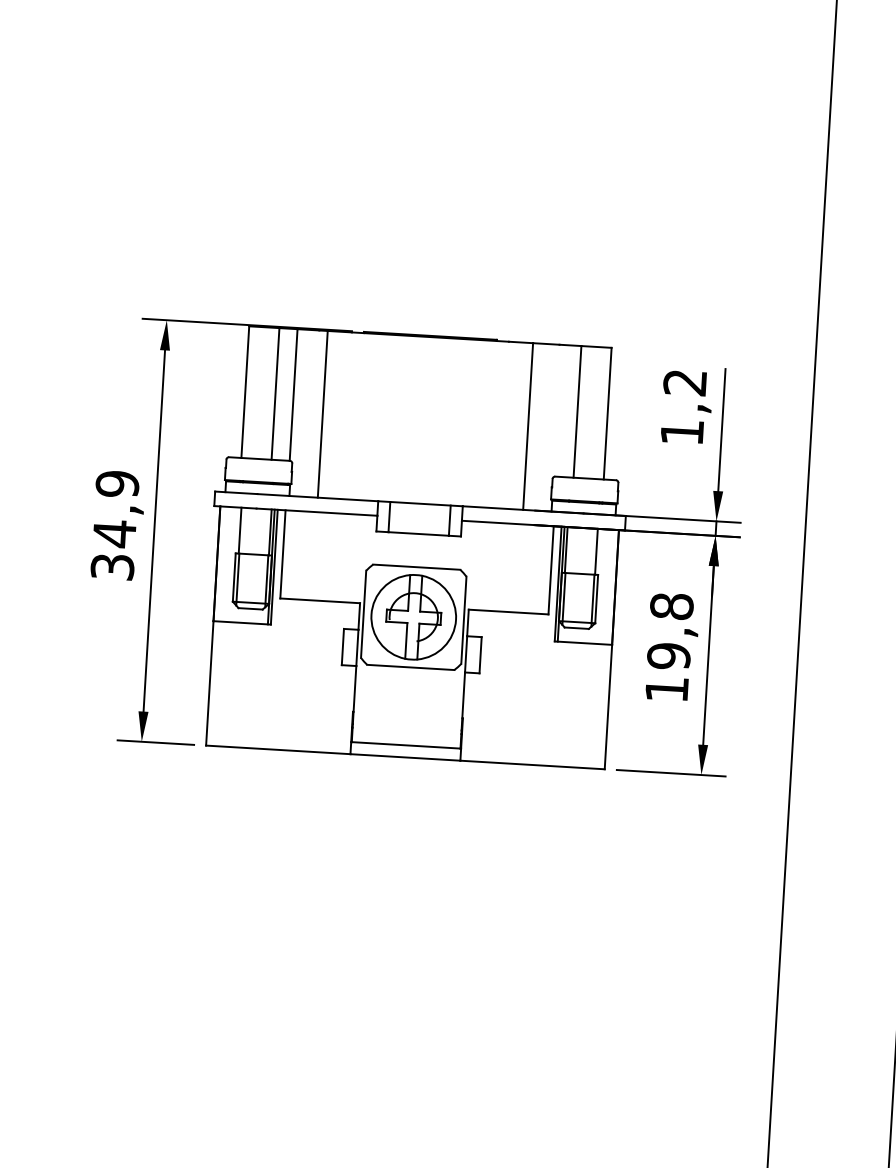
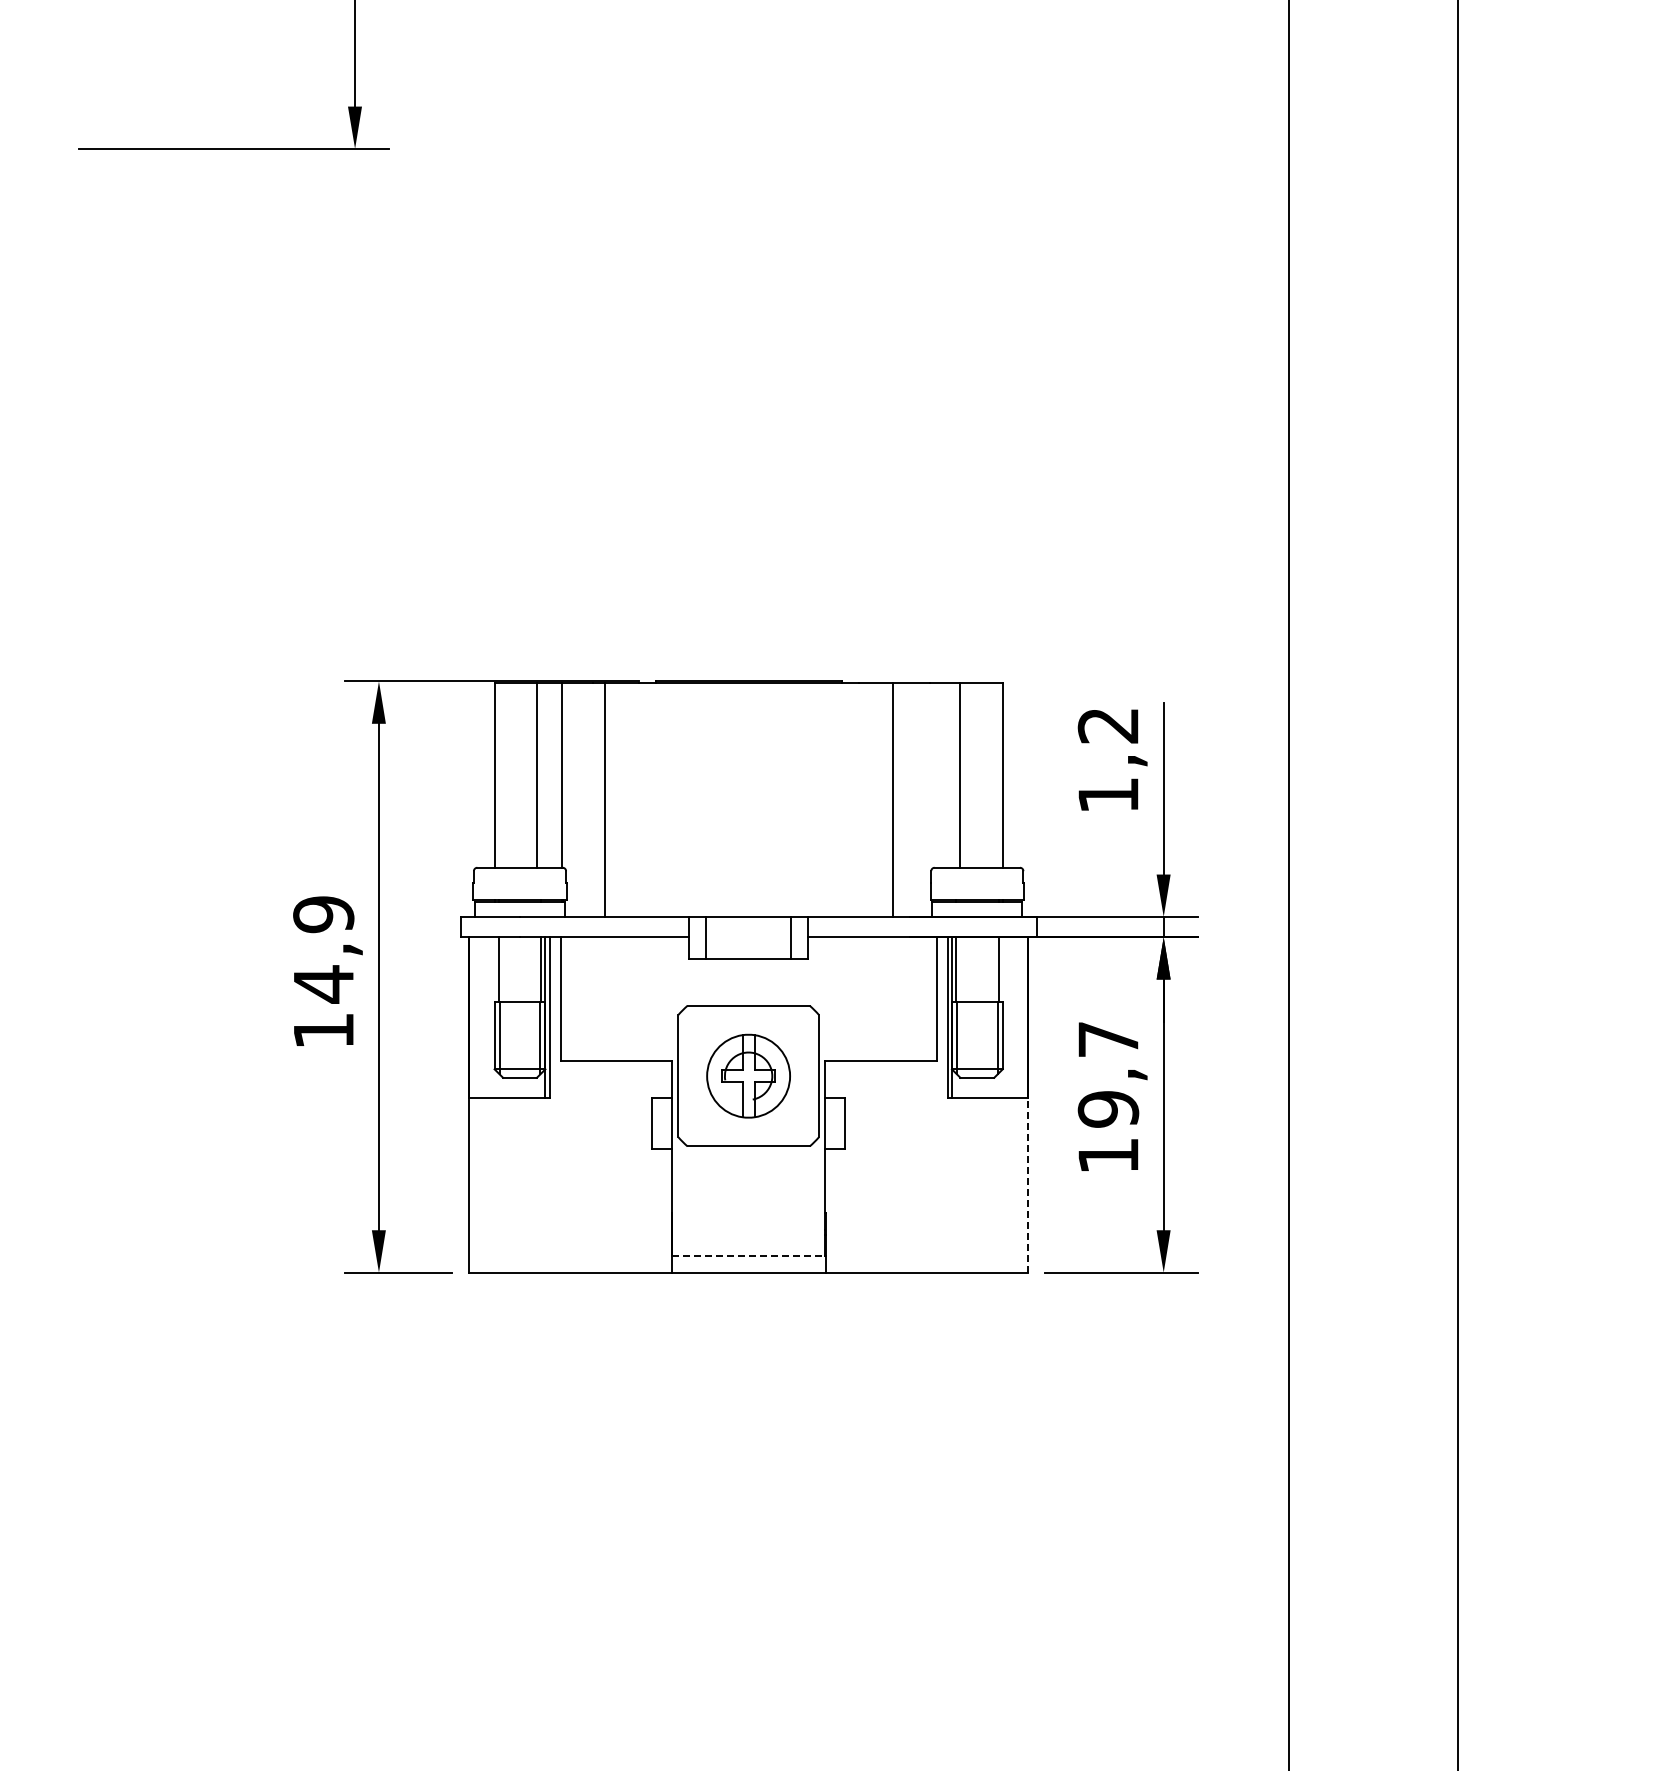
text: (112, 566) -> (323, 1030), 34,9 -> 14,9
text: (671, 606) -> (1108, 1039), 19,8 -> 19,7
part: (413, 617) -> (748, 1076), size x0.7
line: (608, 706) -> (1028, 1184), solid -> dashed
line: (406, 745) -> (749, 1255), solid -> dashed

